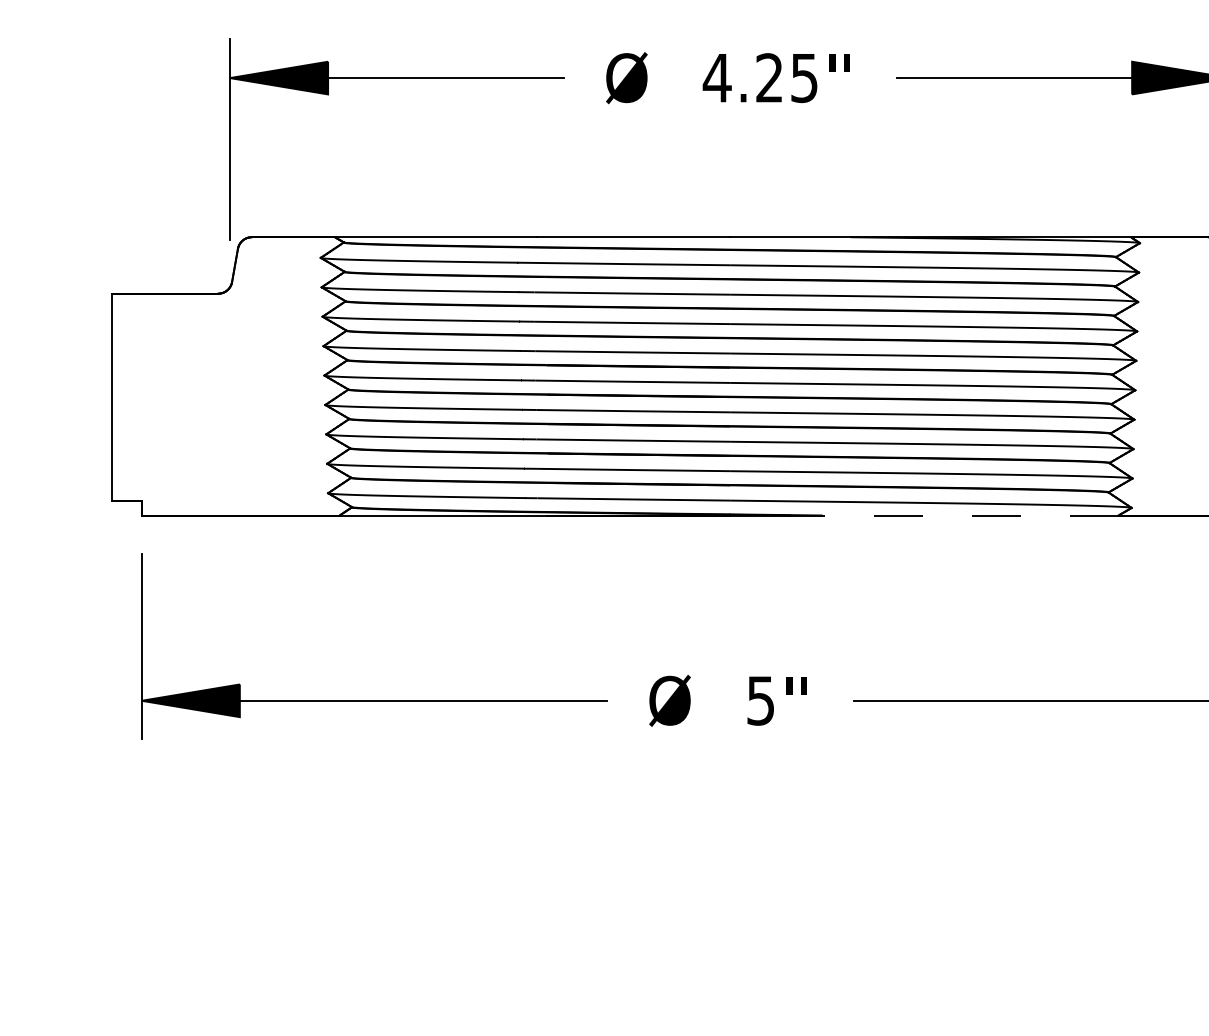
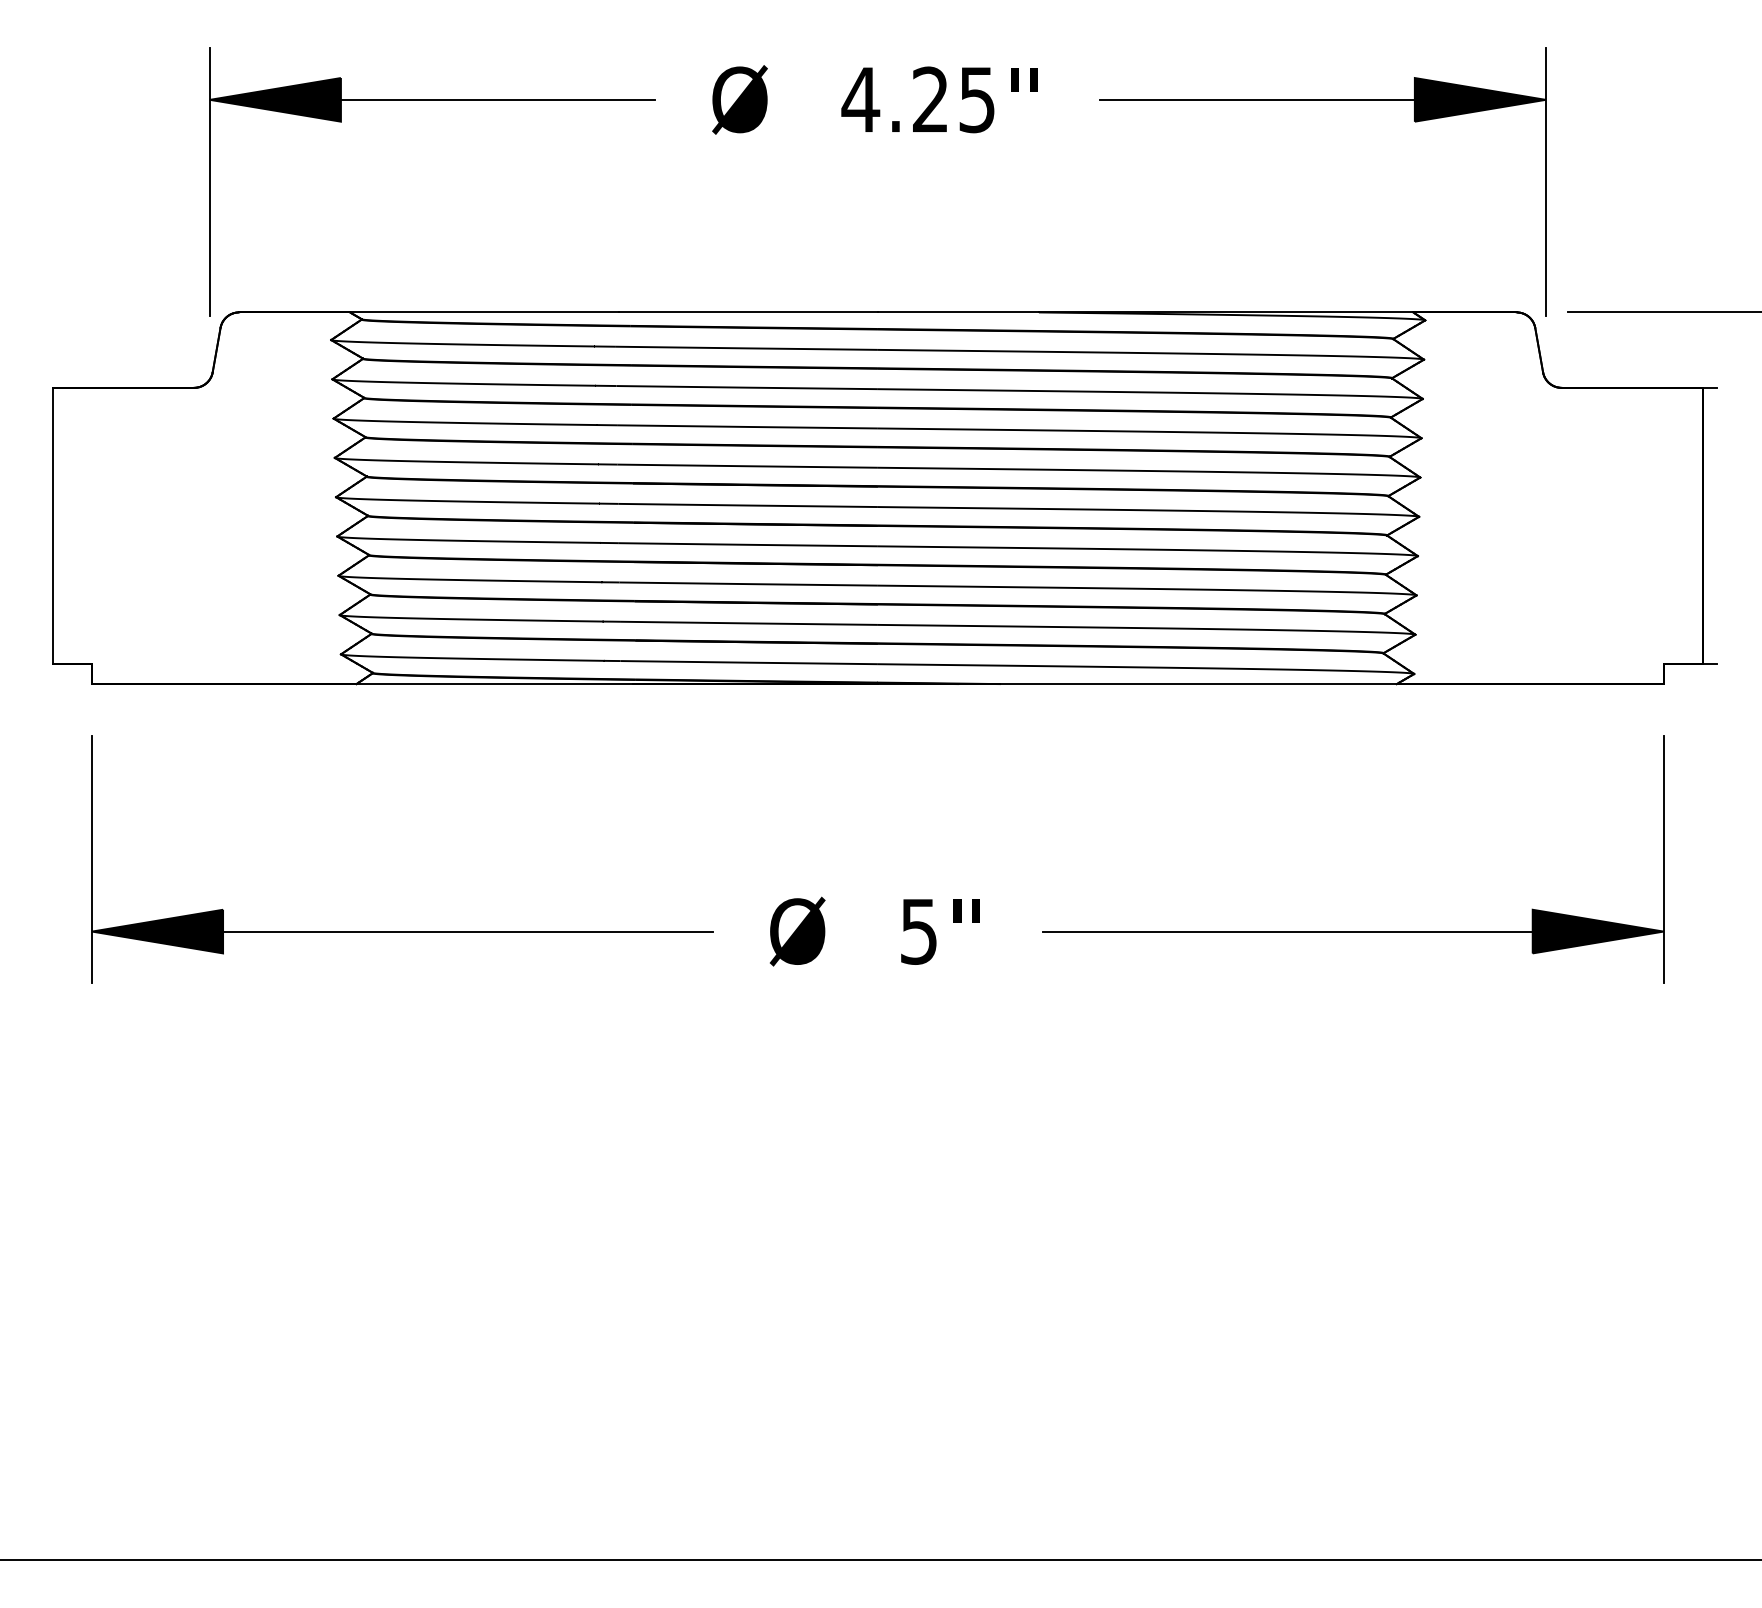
line: (969, 515) -> (1197, 684), dashed -> solid

